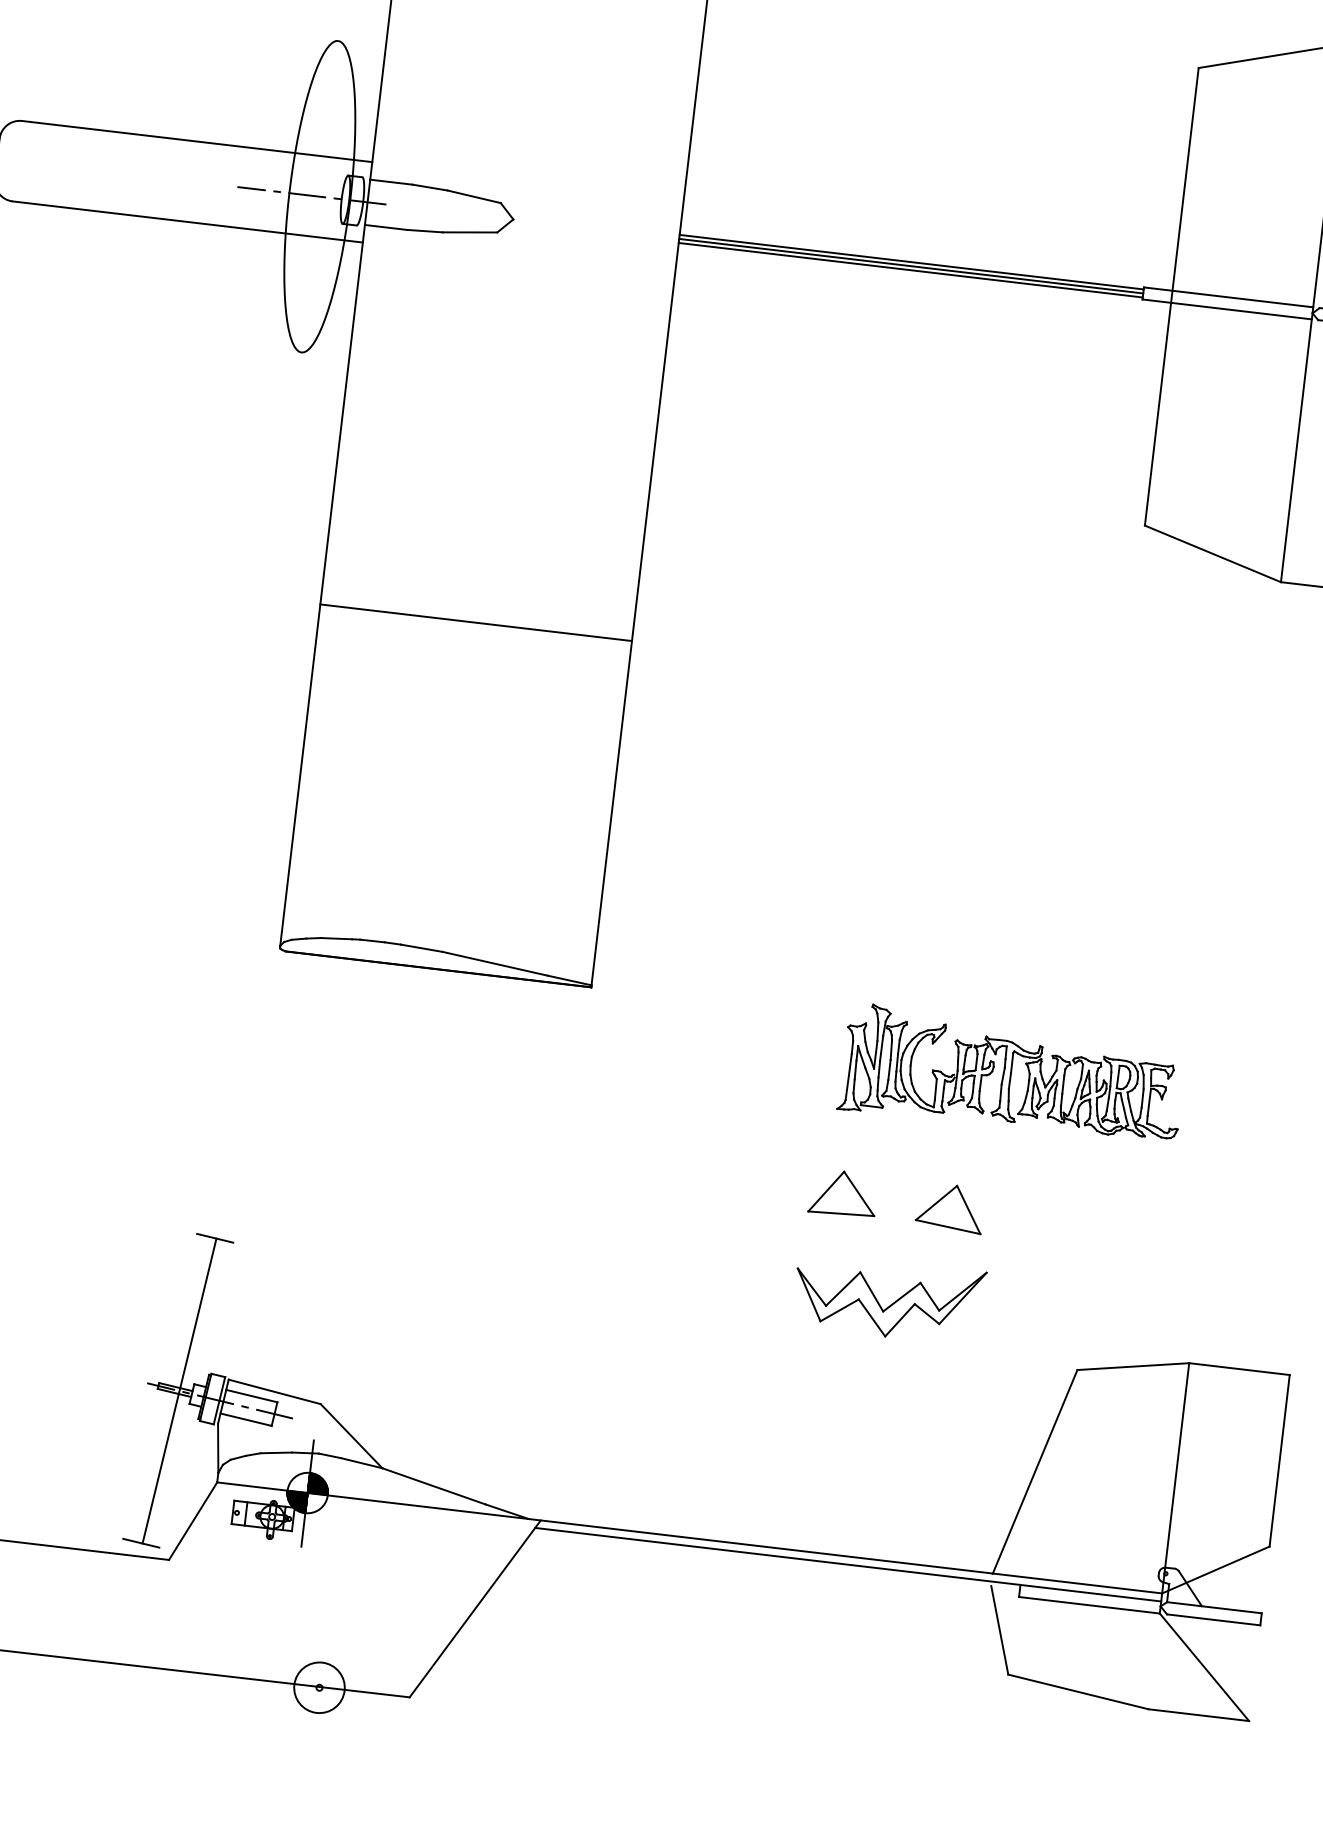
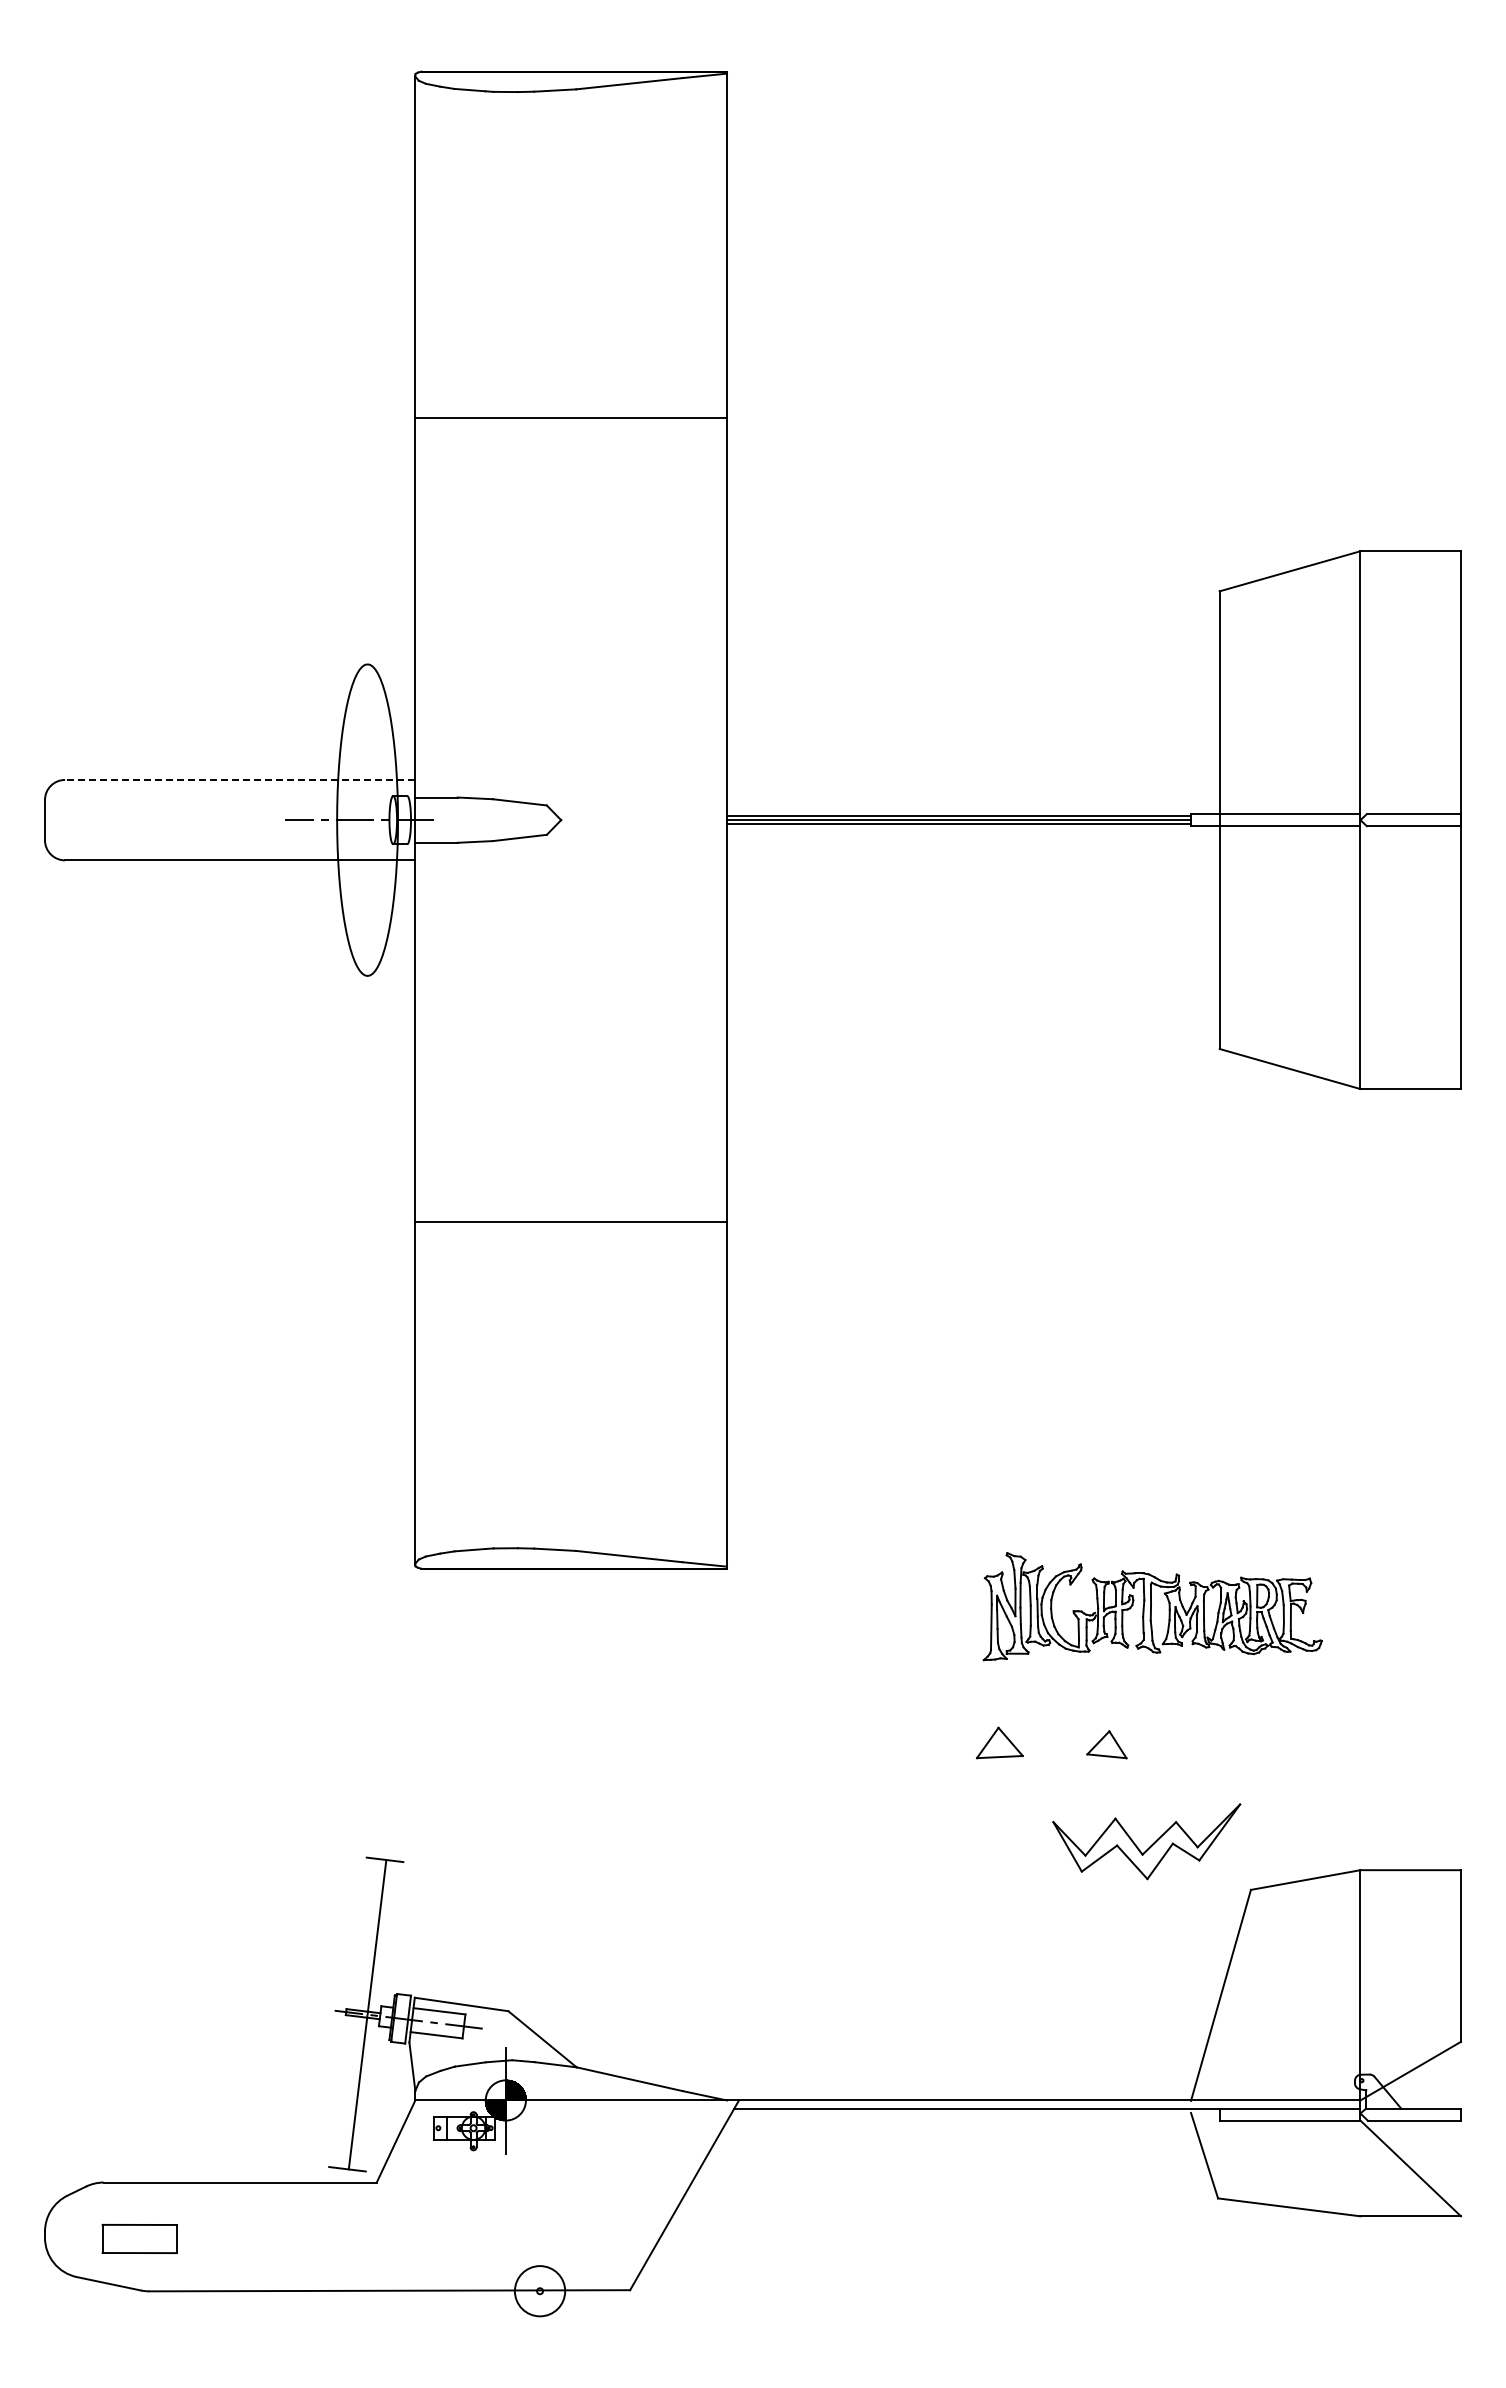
line: (196, 141) -> (239, 779), solid -> dashed
part: (843, 1193) -> (999, 1742), size x0.7
part: (950, 1207) -> (1106, 1744), size x0.6
part: (888, 1298) -> (1146, 1841), moved

